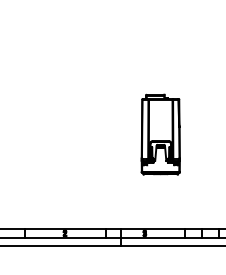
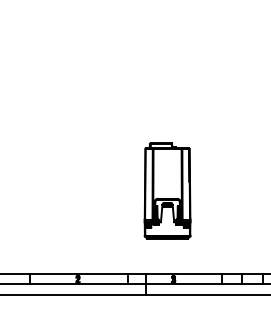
part: (160, 134) -> (167, 190), moved

